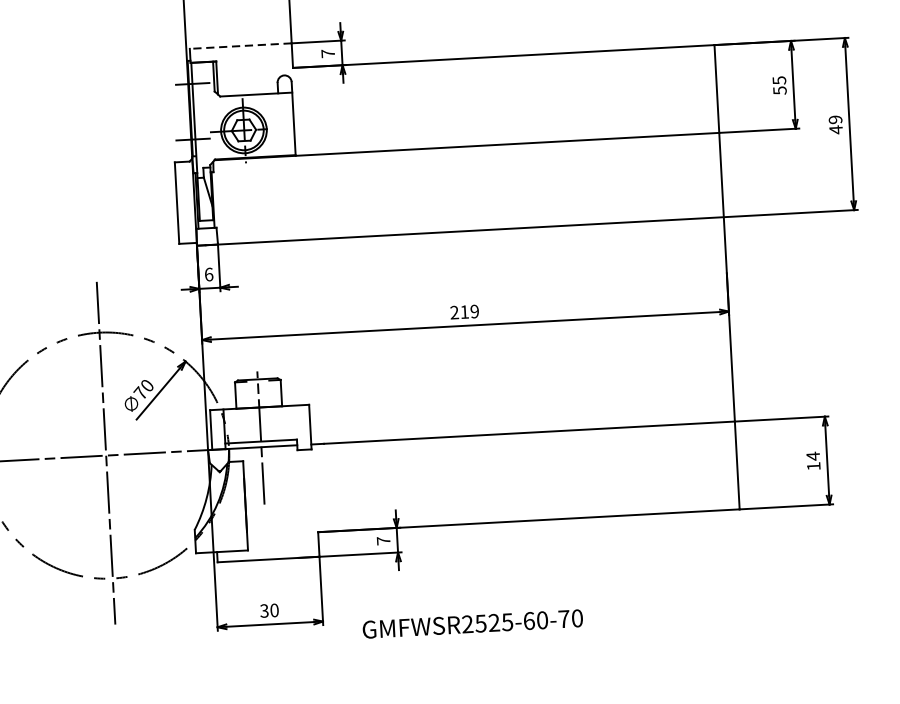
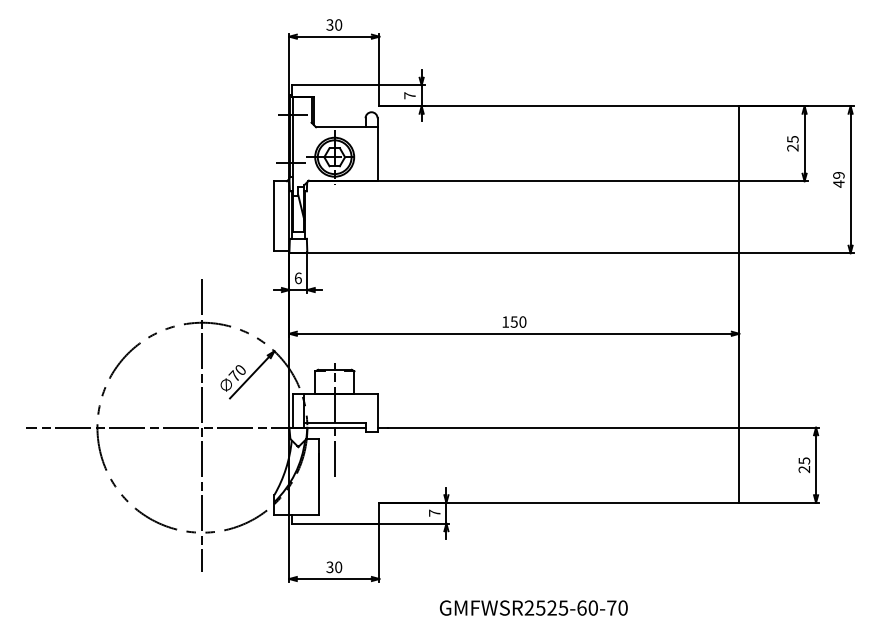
line: (240, 46) -> (335, 85), dashed -> solid
text: (779, 90) -> (792, 147), 55 -> 25
text: (464, 311) -> (514, 321), 219 -> 150
text: (813, 461) -> (804, 465), 14 -> 25
text: (472, 623) -> (533, 607), moved

